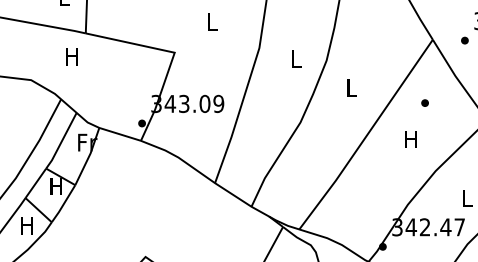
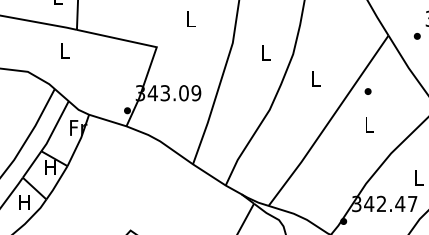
text: (71, 56) -> (64, 50), H -> L
part: (424, 102) -> (367, 91), moved
text: (410, 139) -> (368, 125), H -> L

